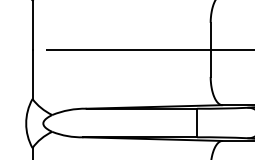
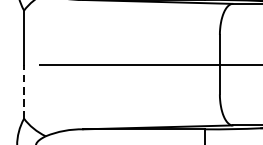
line: (32, 74) -> (24, 91), solid -> dashed

